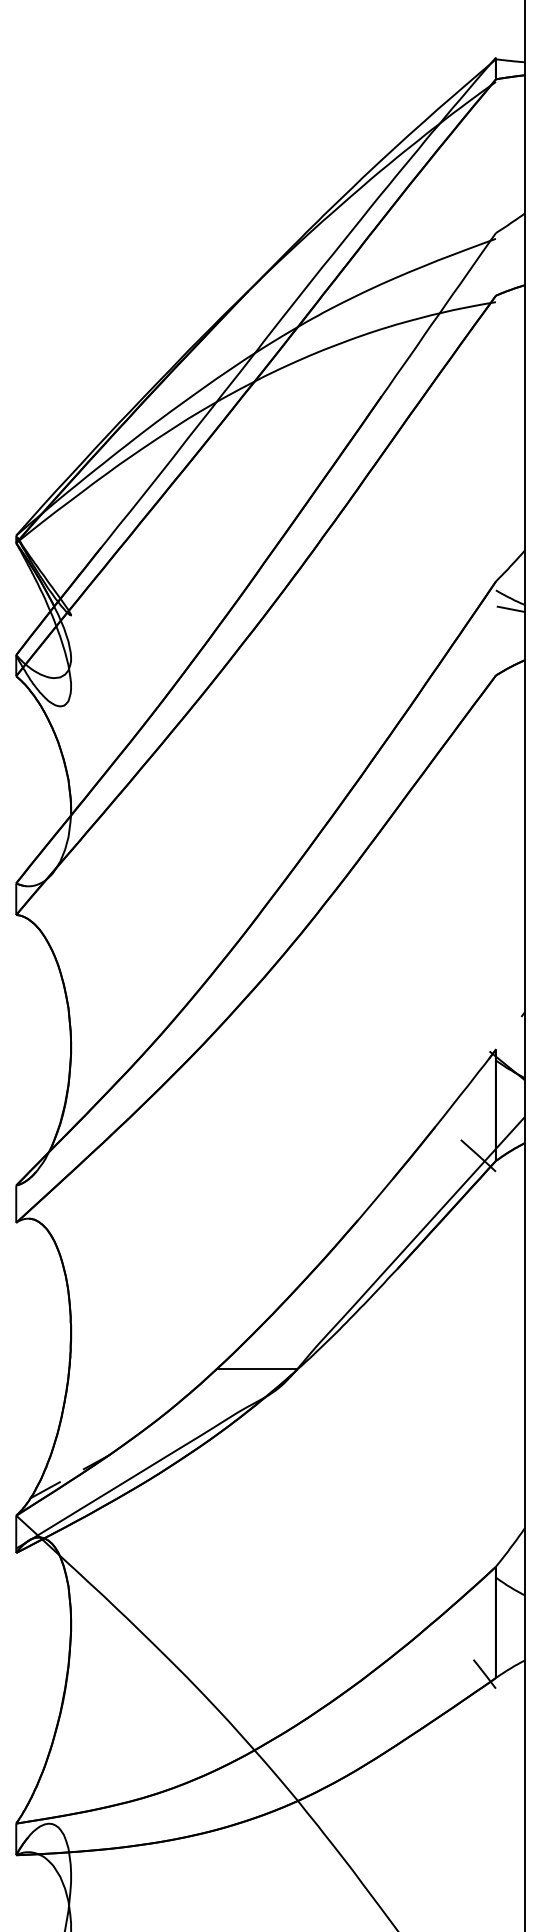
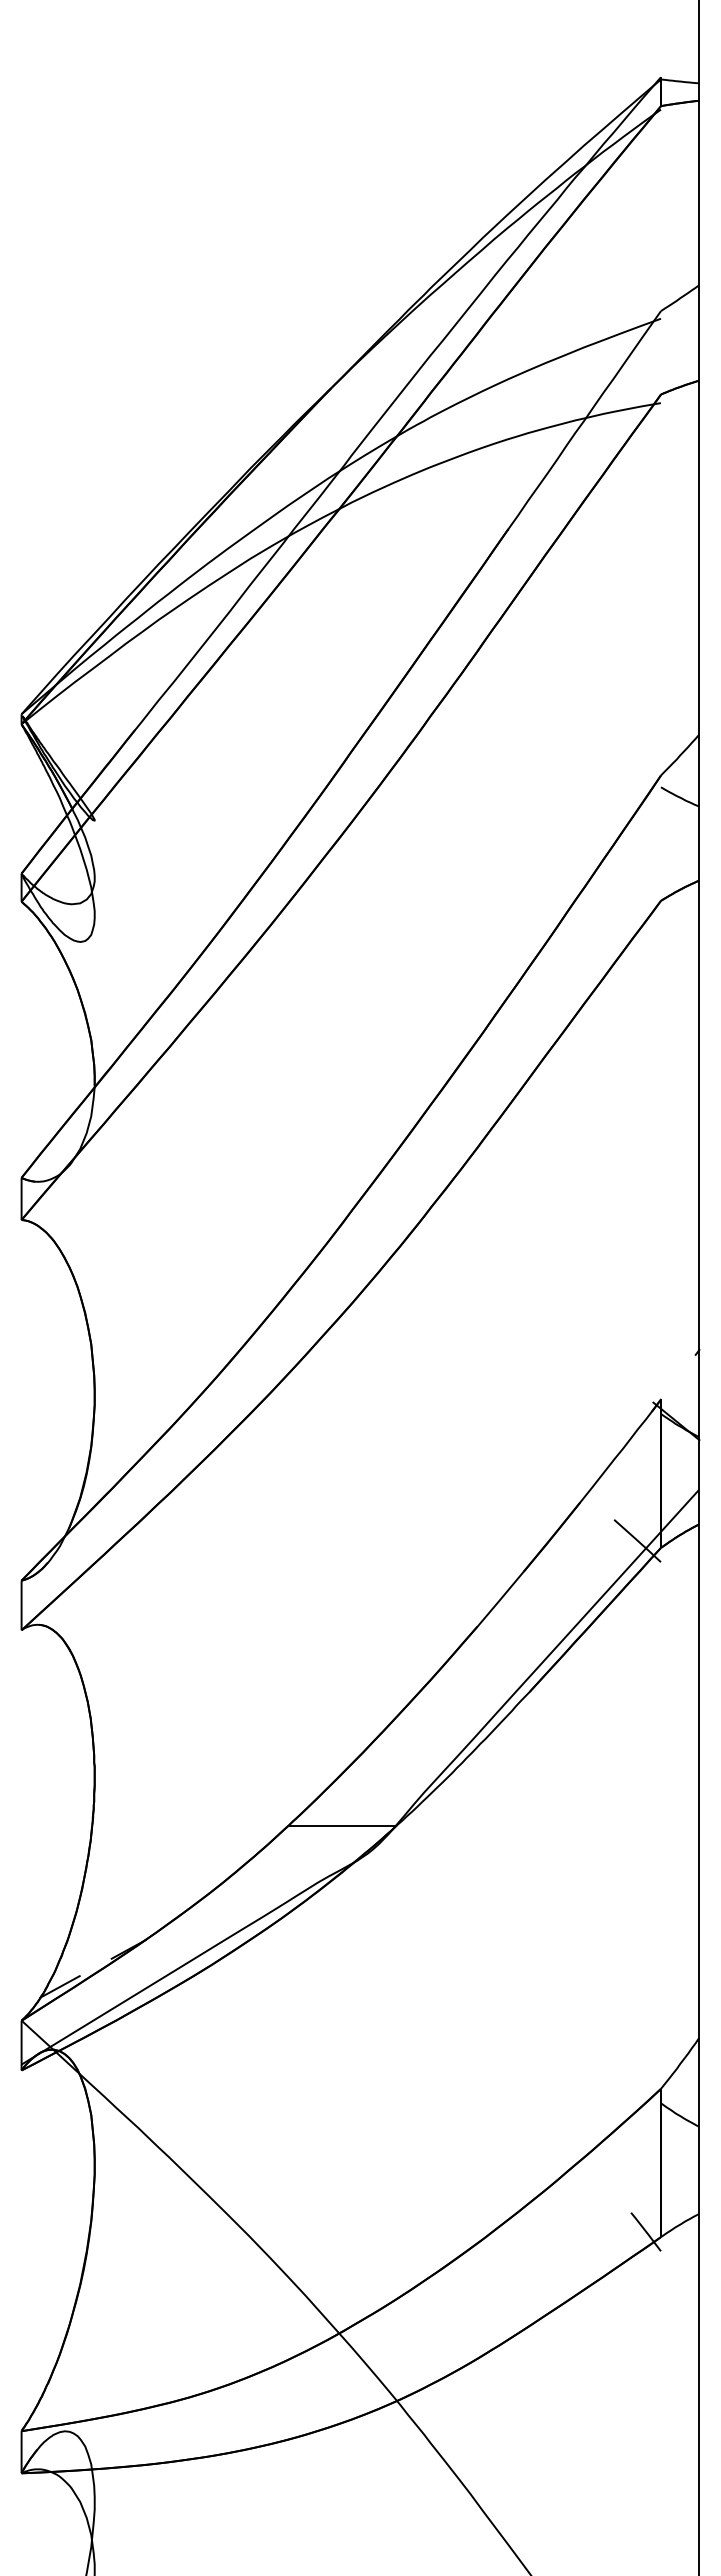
line: (511, 609) -> (681, 812), removed

